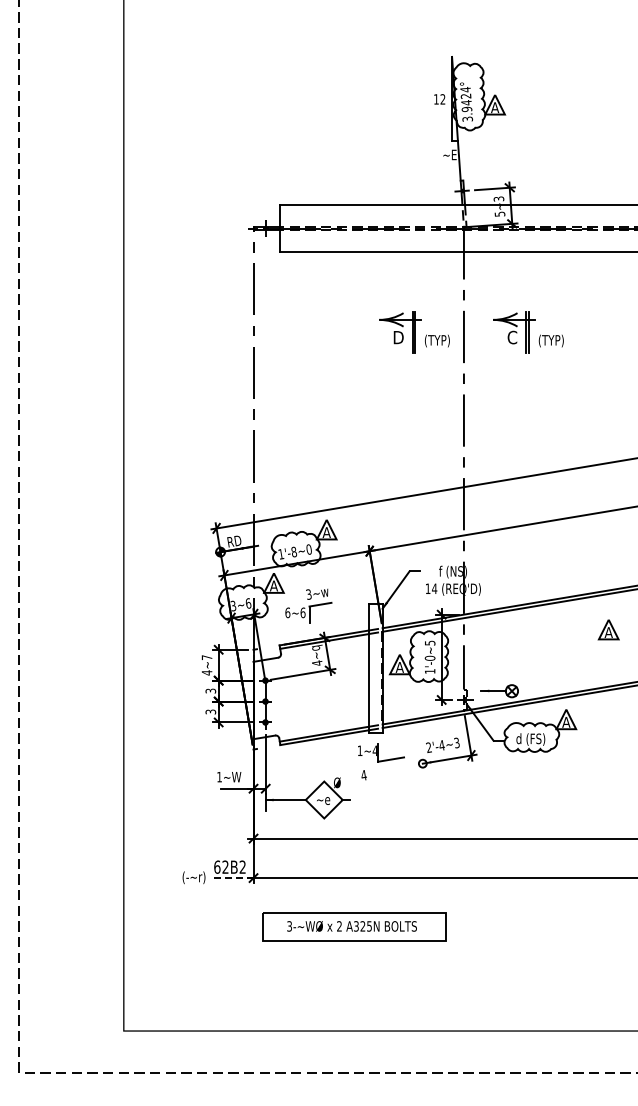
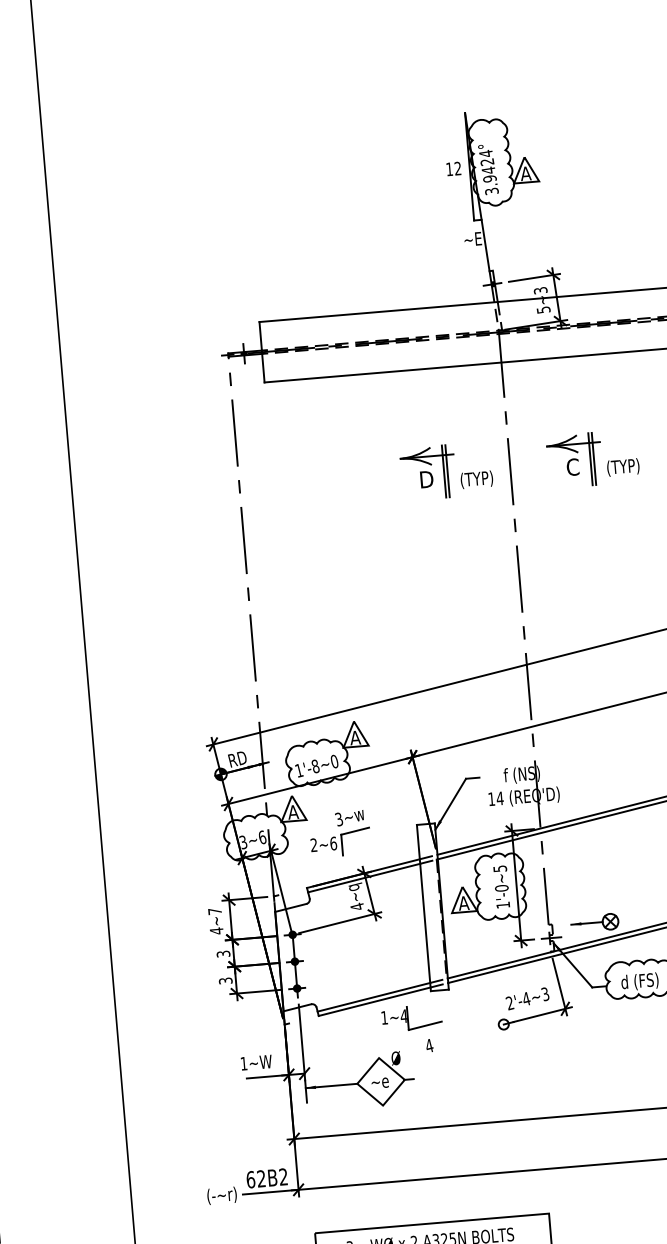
text: (287, 612) -> (313, 844), 6~6 -> 2~6
part: (381, 752) -> (412, 1017), moved
line: (231, 878) -> (270, 1192), dashed -> solid

